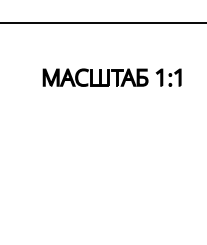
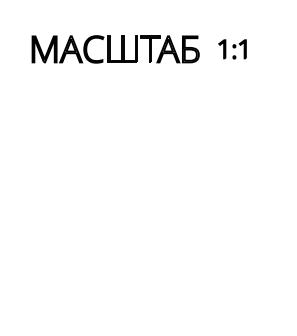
part: (168, 77) -> (232, 49), size x0.7

